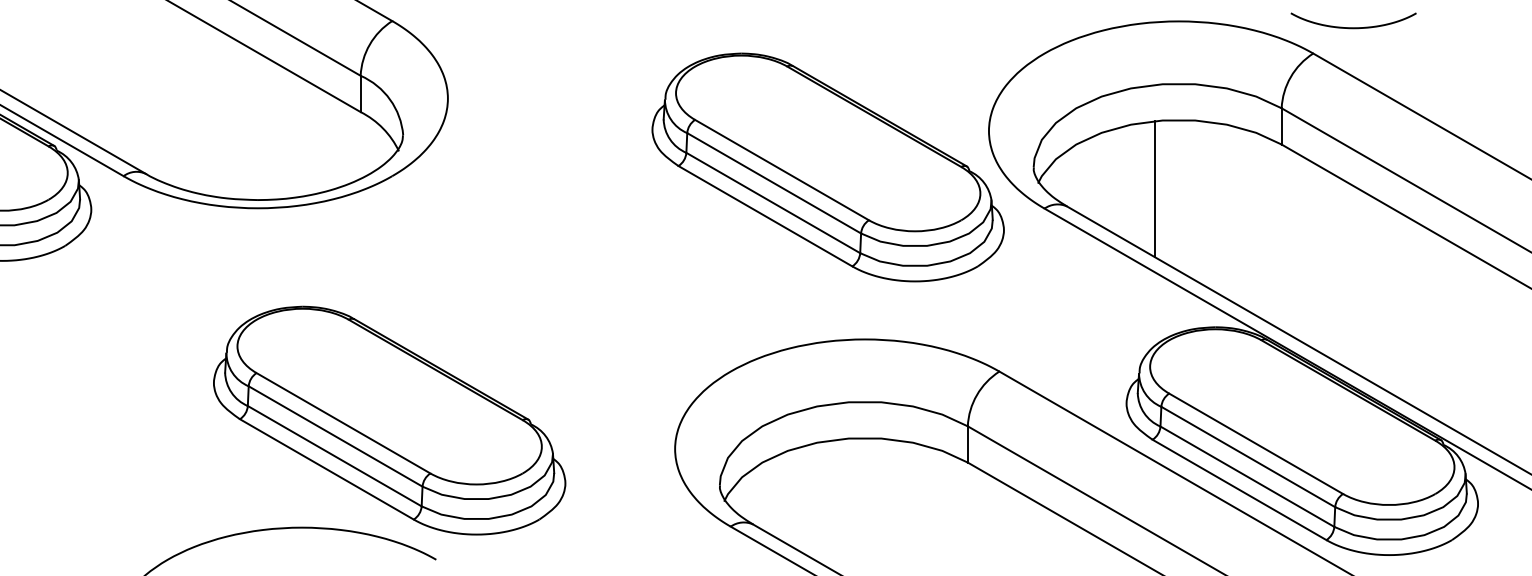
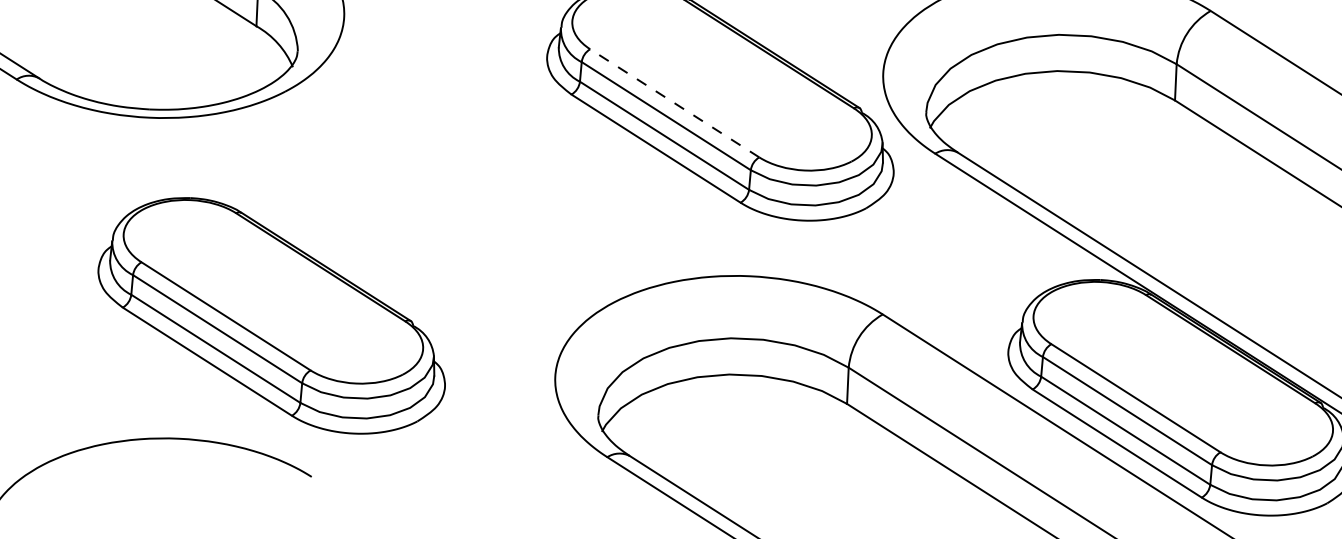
line: (781, 169) -> (674, 102), solid -> dashed
line: (1154, 189) -> (1045, 139), removed
part: (389, 420) -> (272, 315), moved

